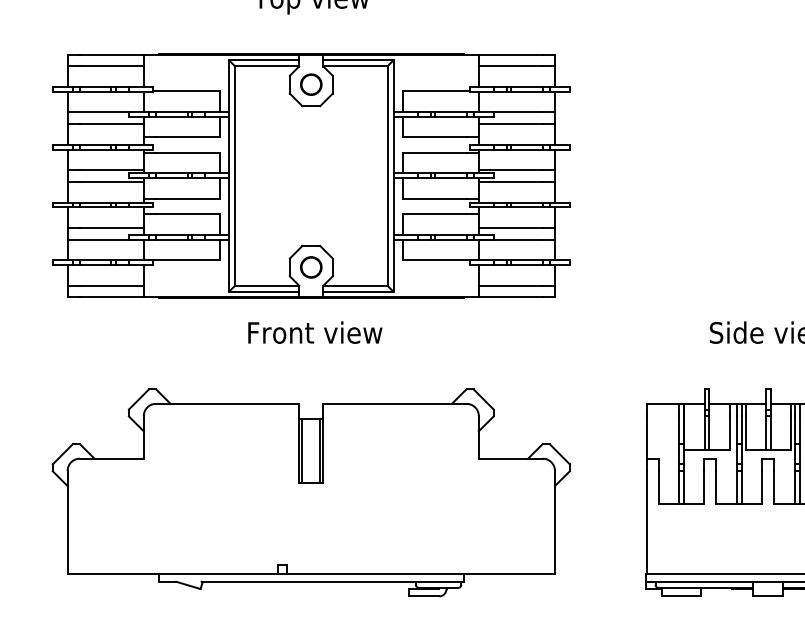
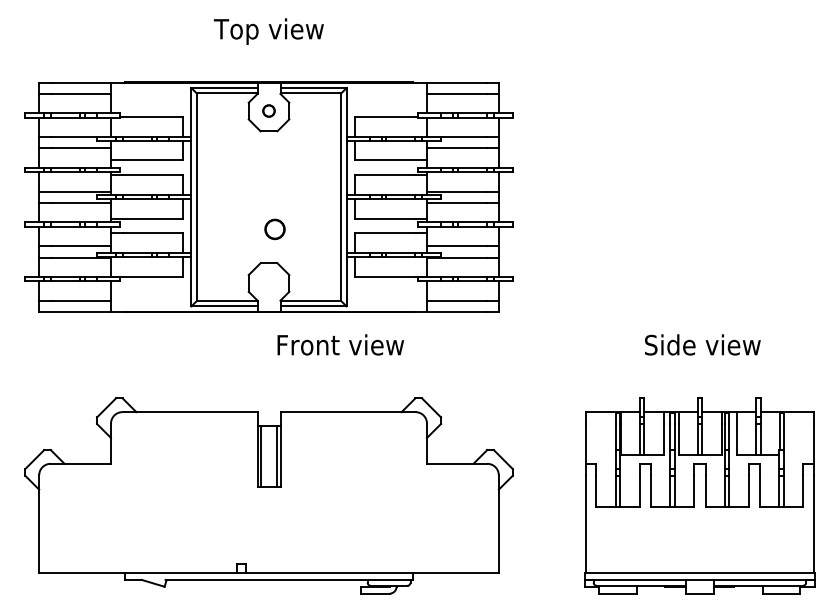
circle: (310, 84) -> (268, 110), size x0.6
part: (310, 267) -> (274, 229), moved
text: (314, 332) -> (340, 344), moved

